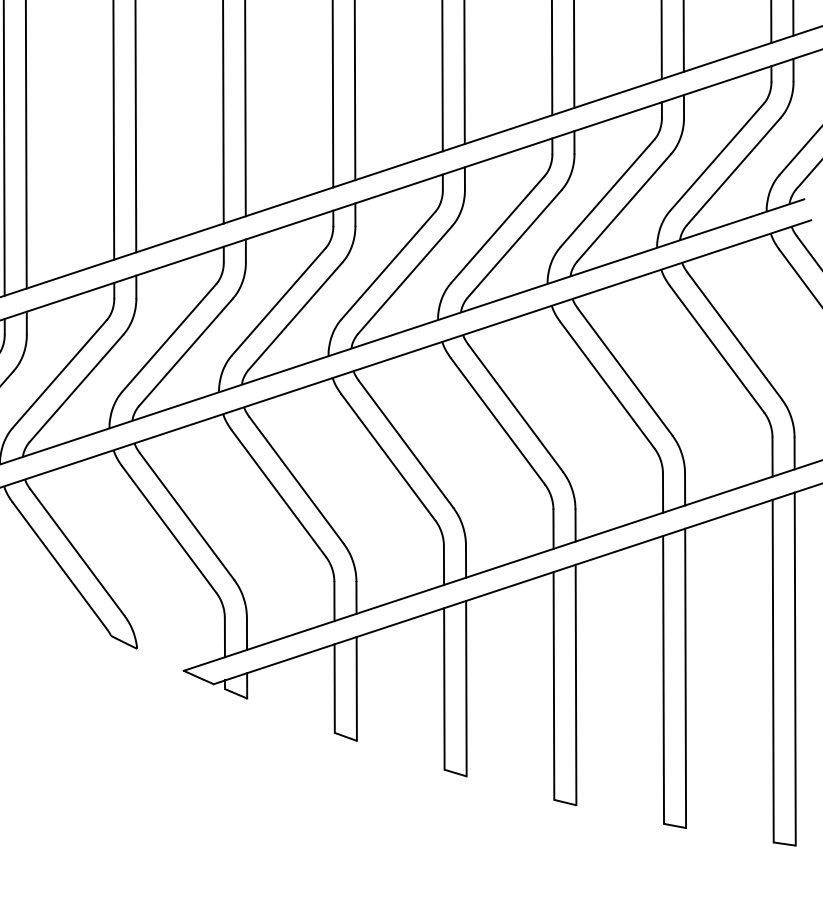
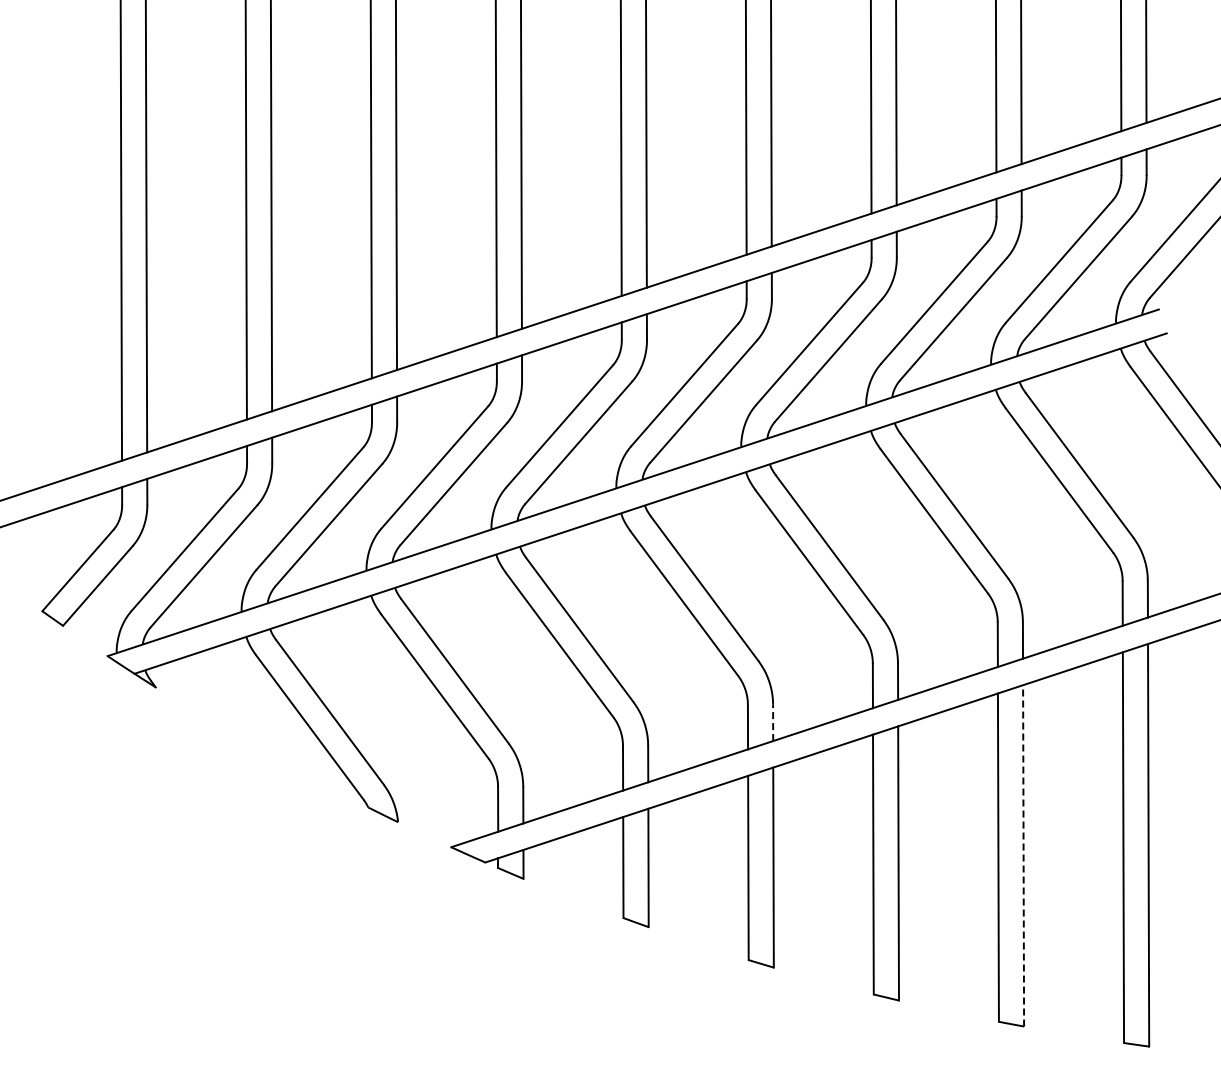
line: (466, 561) -> (773, 722), solid -> dashed
line: (685, 678) -> (1023, 855), solid -> dashed

